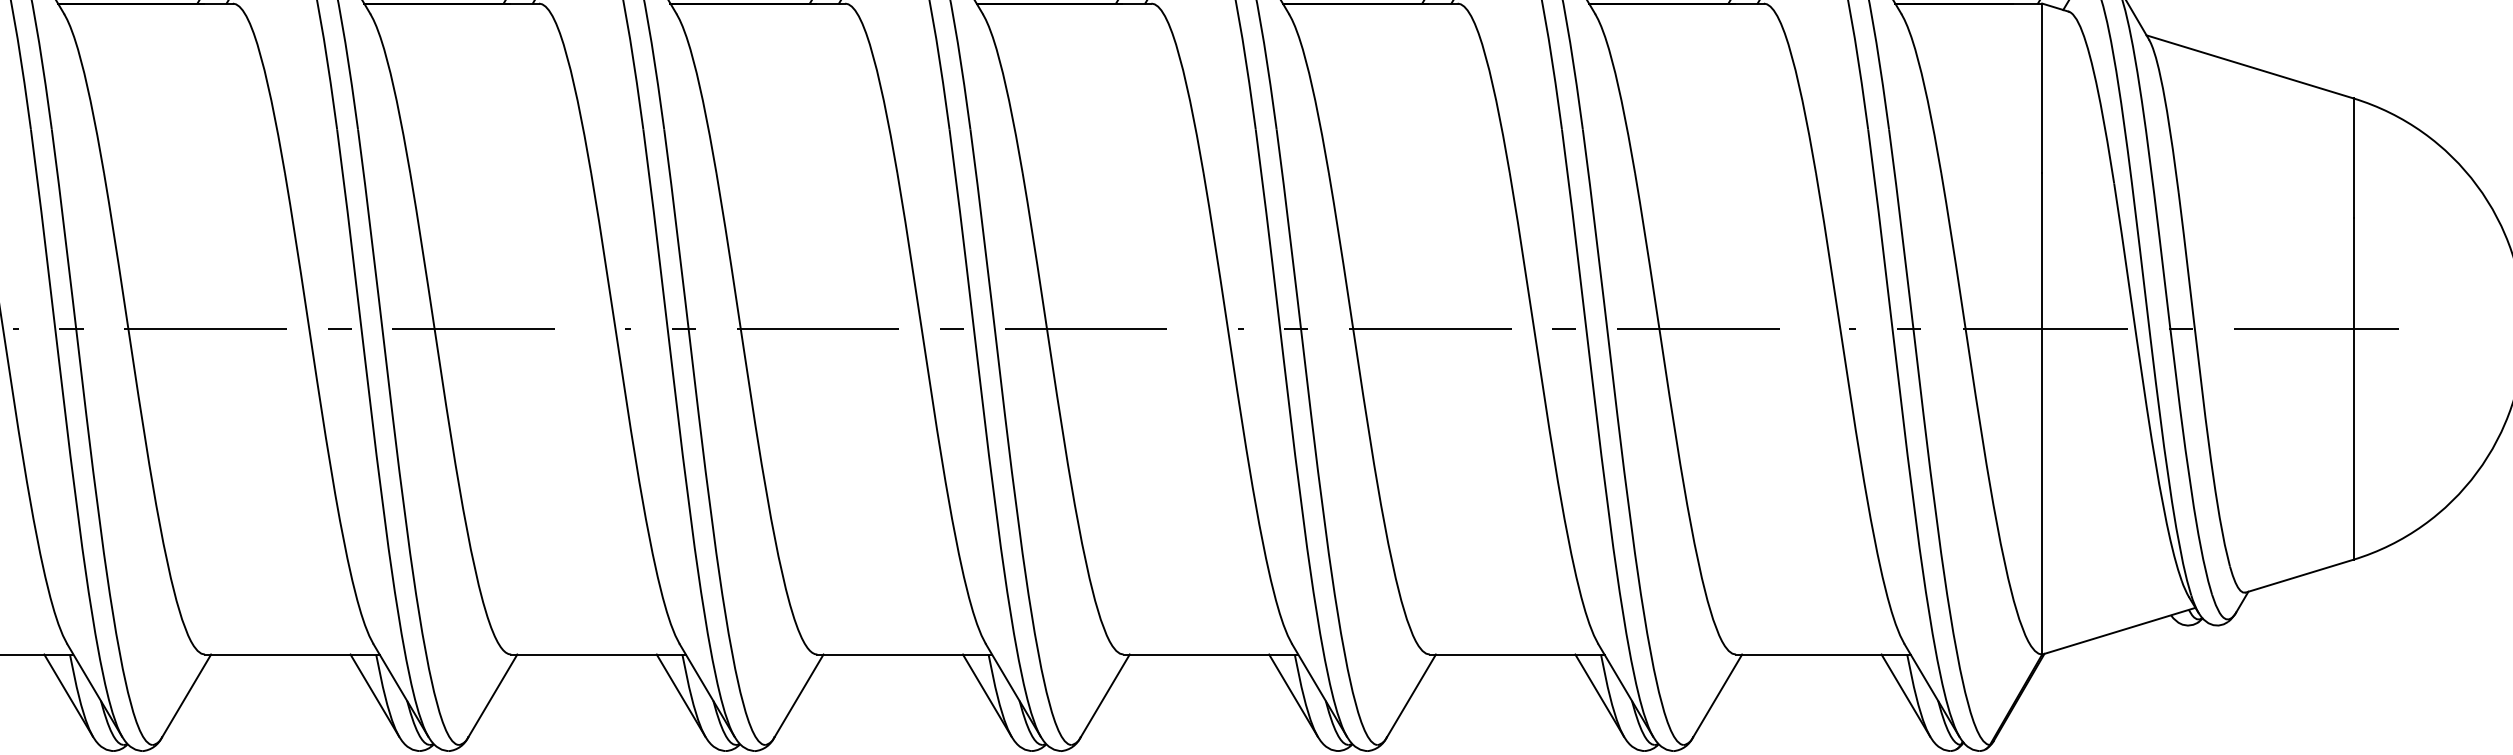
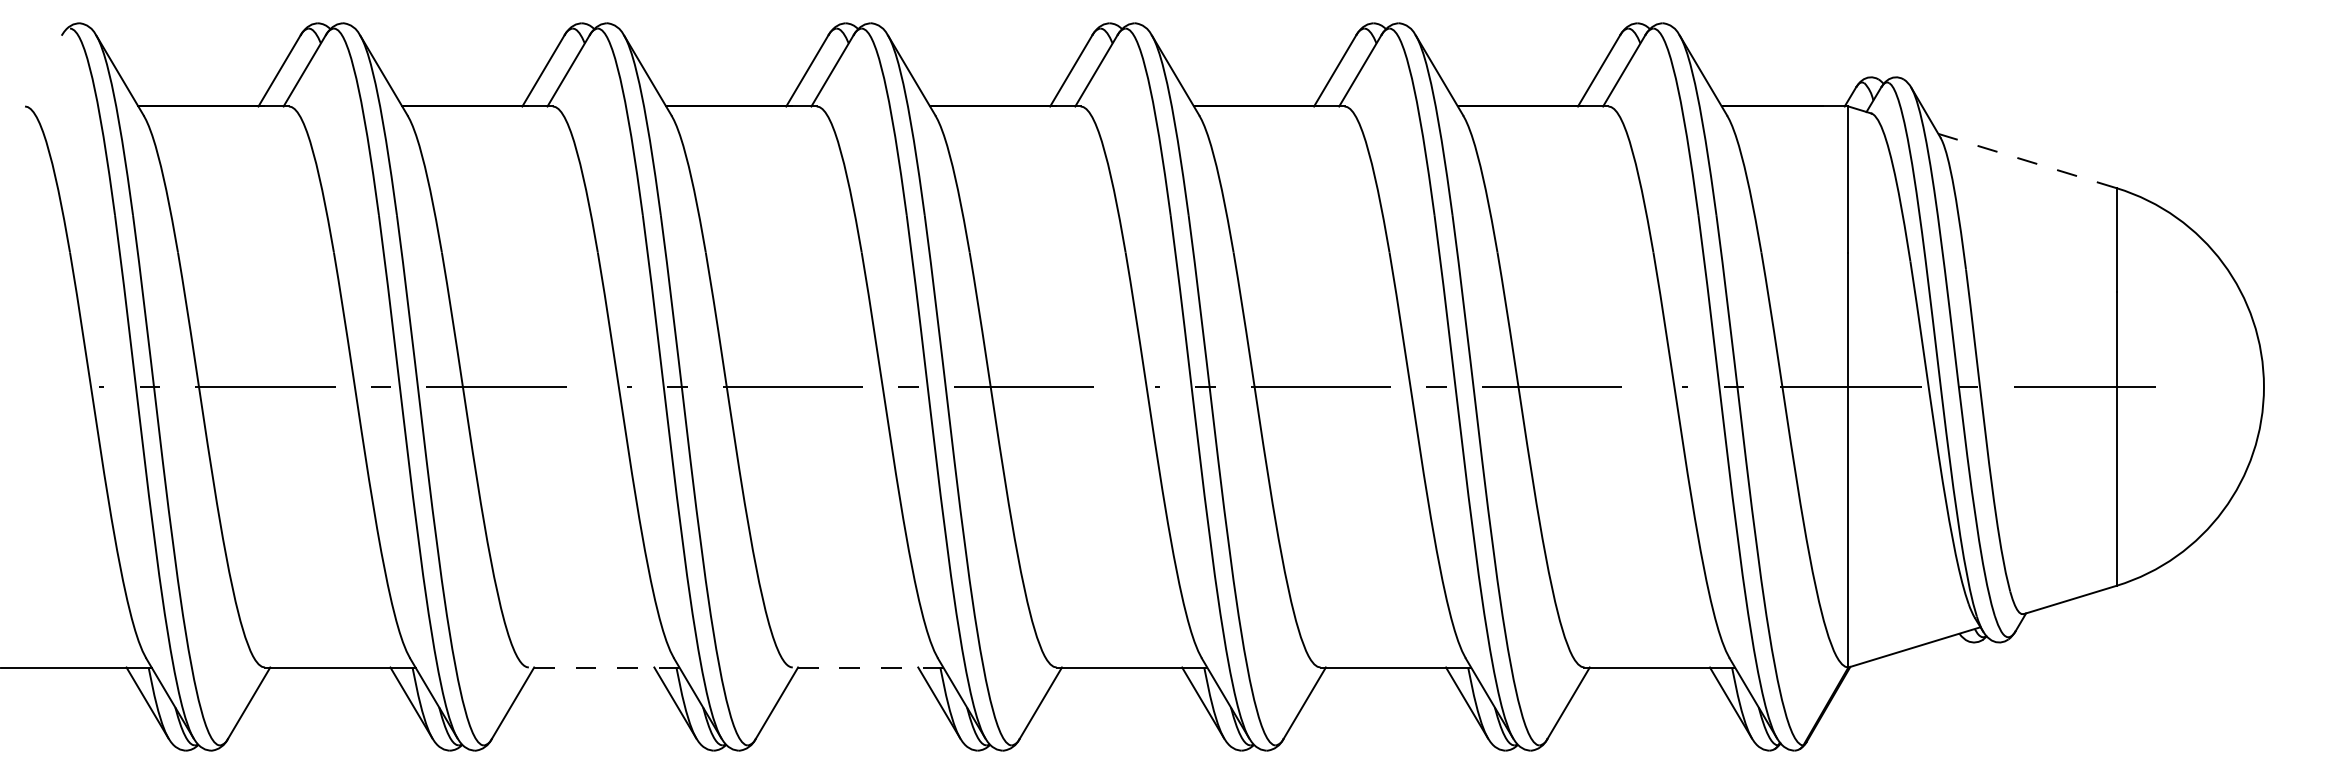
line: (2250, 66) -> (2027, 160), solid -> dashed
line: (597, 654) -> (603, 667), solid -> dashed
line: (904, 654) -> (867, 667), solid -> dashed

